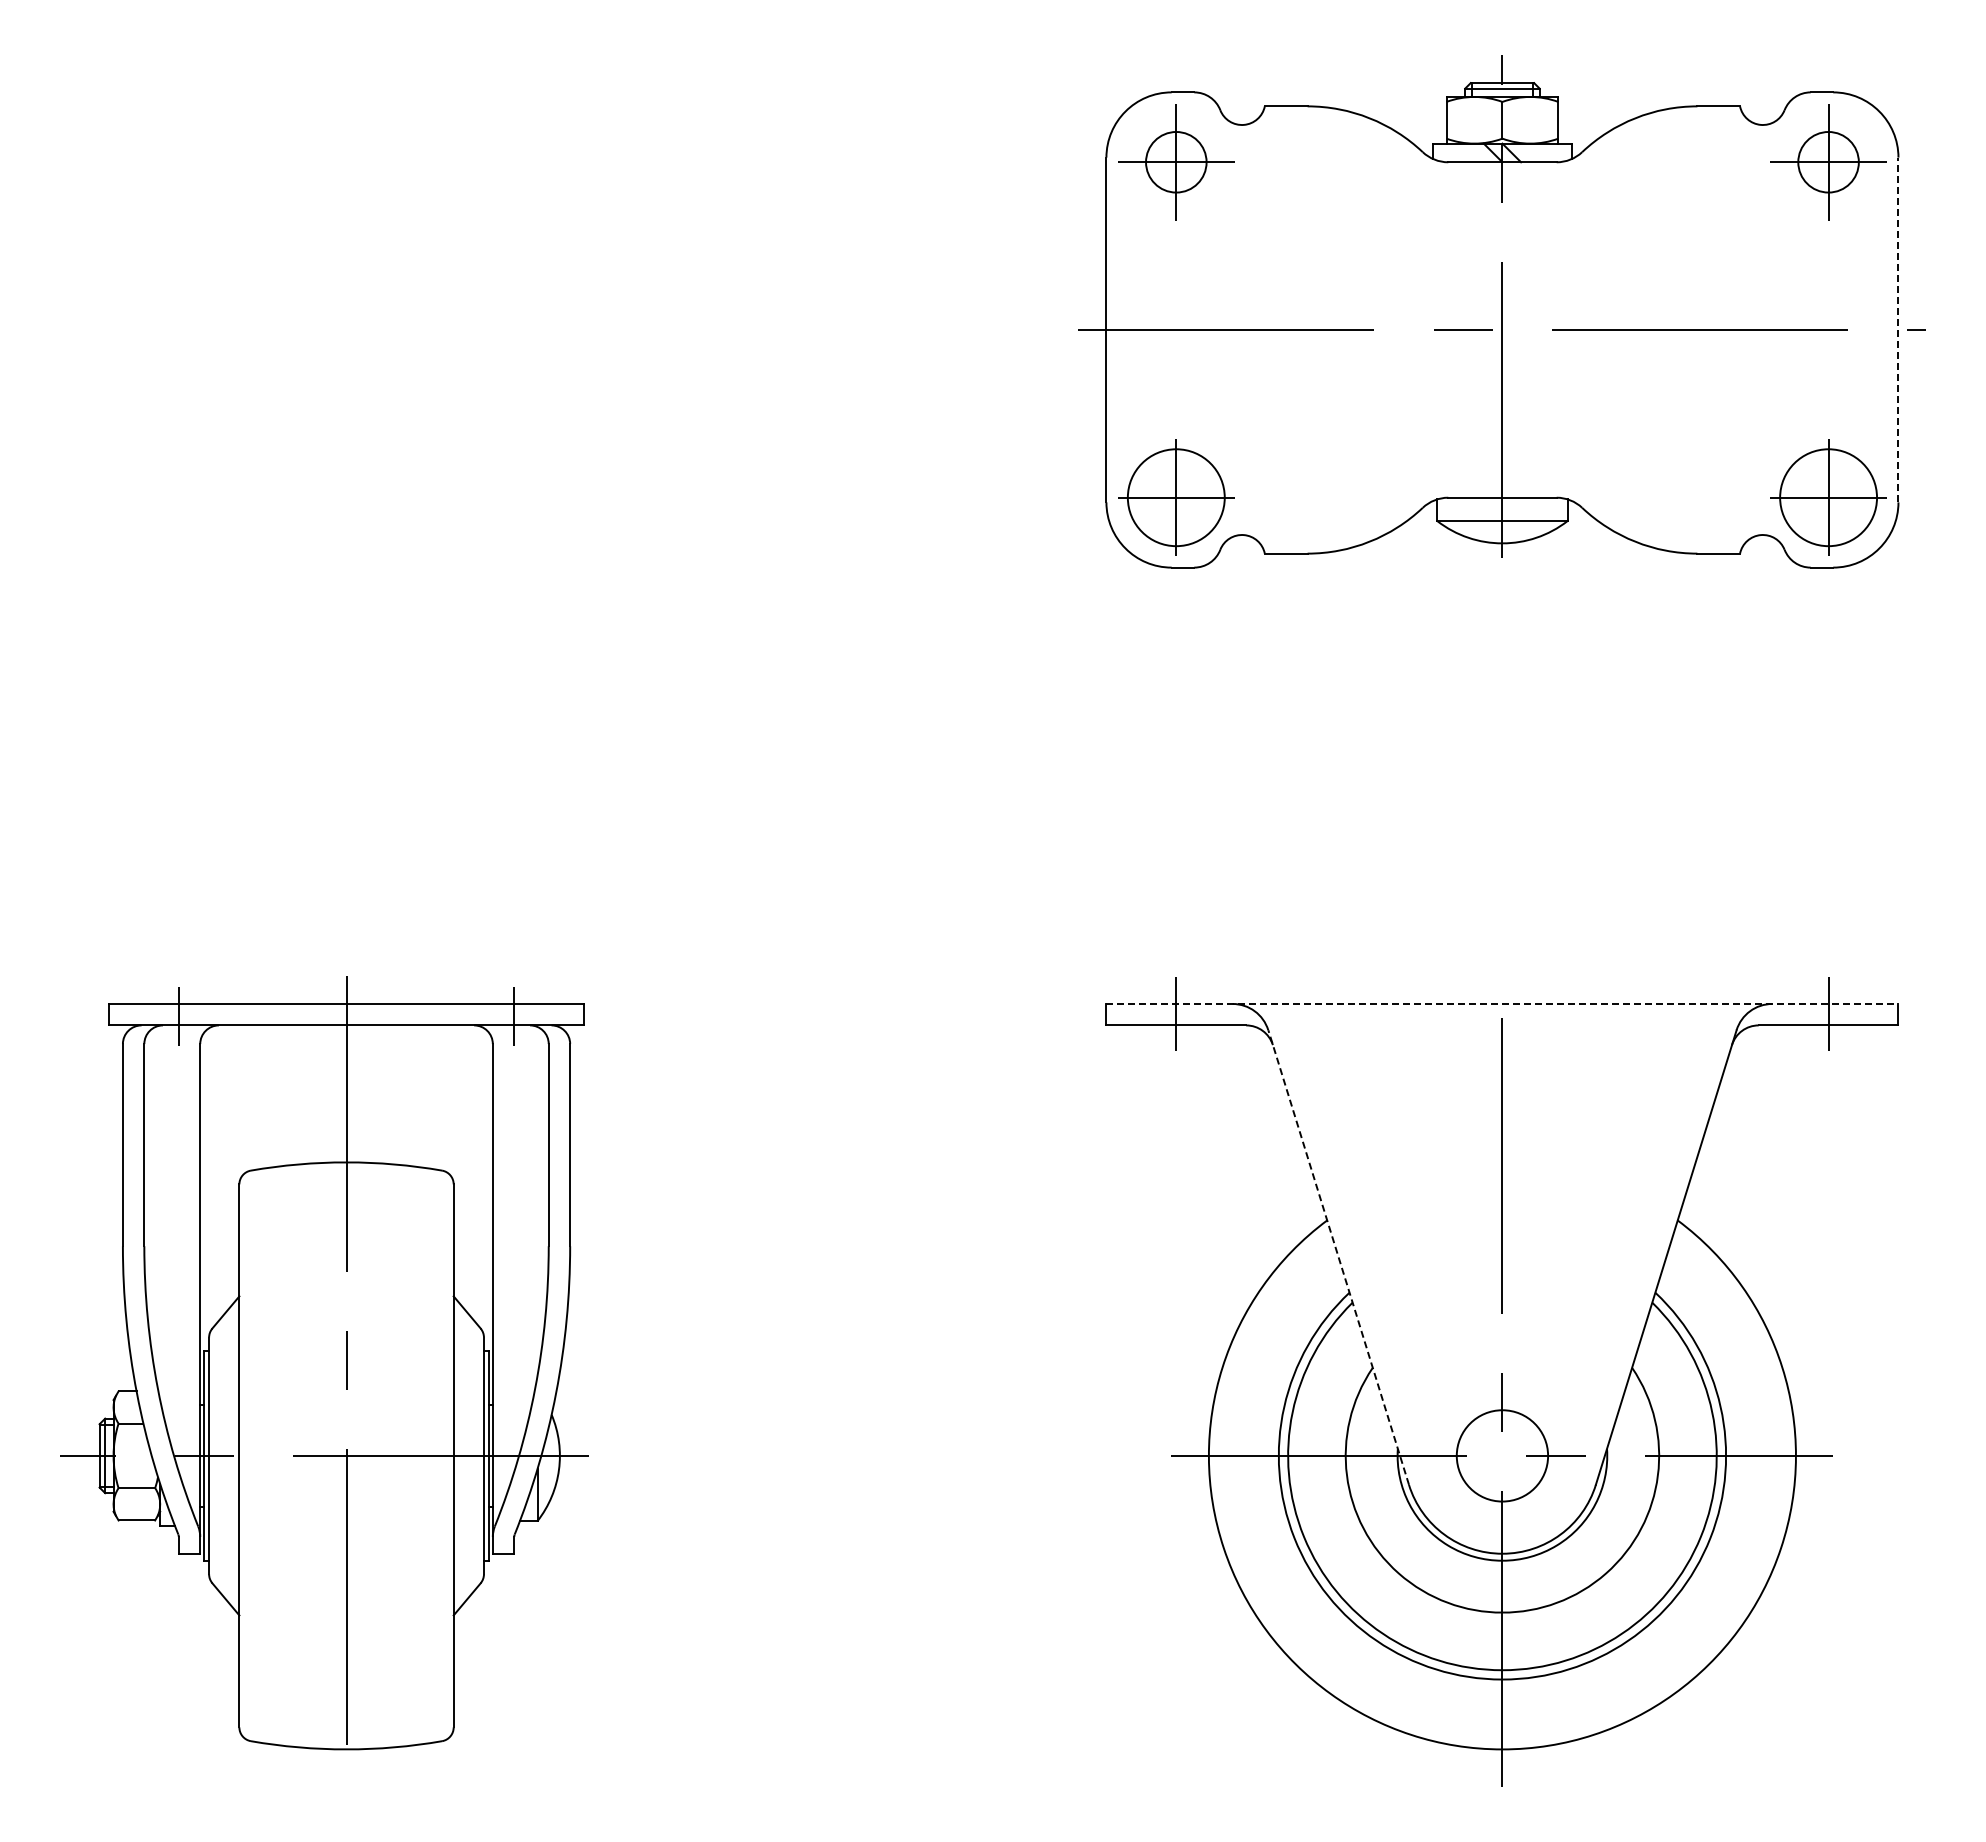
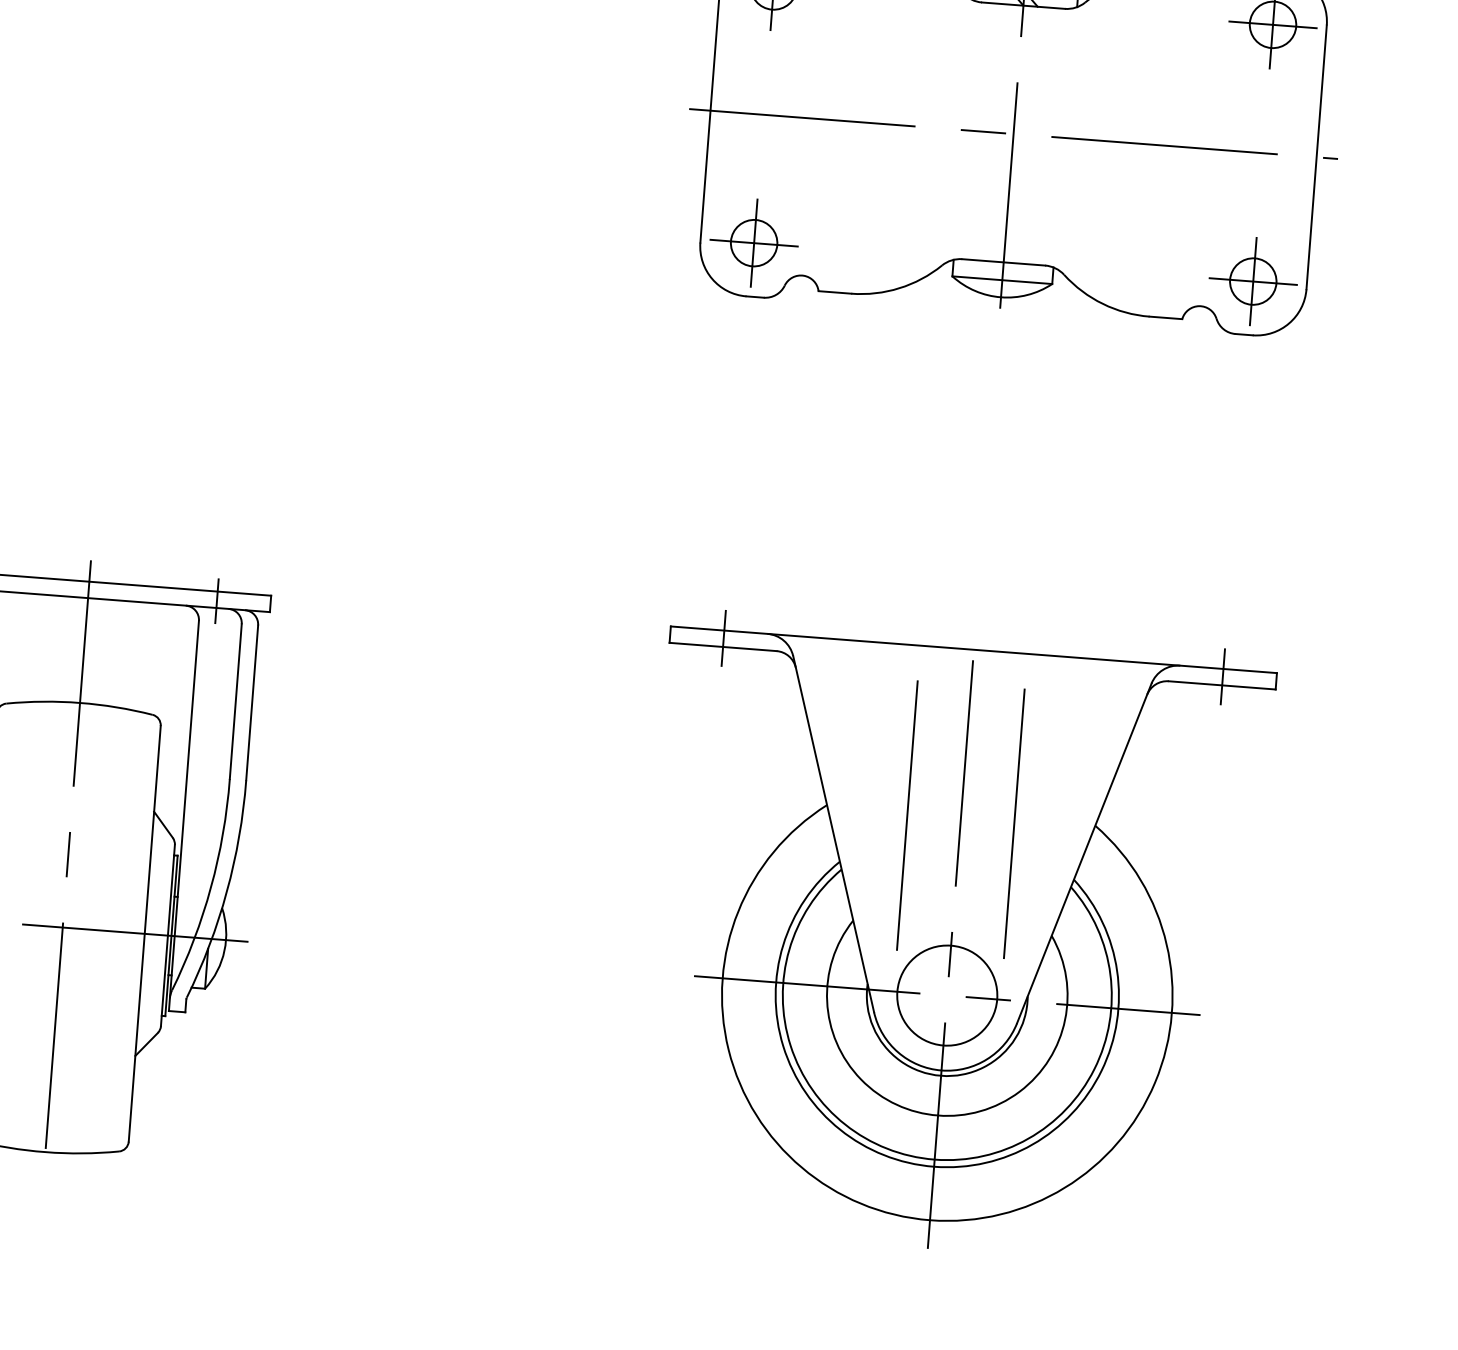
line: (1898, 329) -> (1316, 156), dashed -> solid
circle: (1176, 497) -> (754, 243), size x0.62
circle: (1828, 497) -> (1253, 281), size x0.62
line: (1502, 1003) -> (973, 649), dashed -> solid
line: (1432, 1225) -> (907, 815), added
line: (1572, 1225) -> (1014, 823), added
line: (1338, 1257) -> (833, 834), dashed -> solid
circle: (1502, 1455) -> (947, 995), size x1.43

